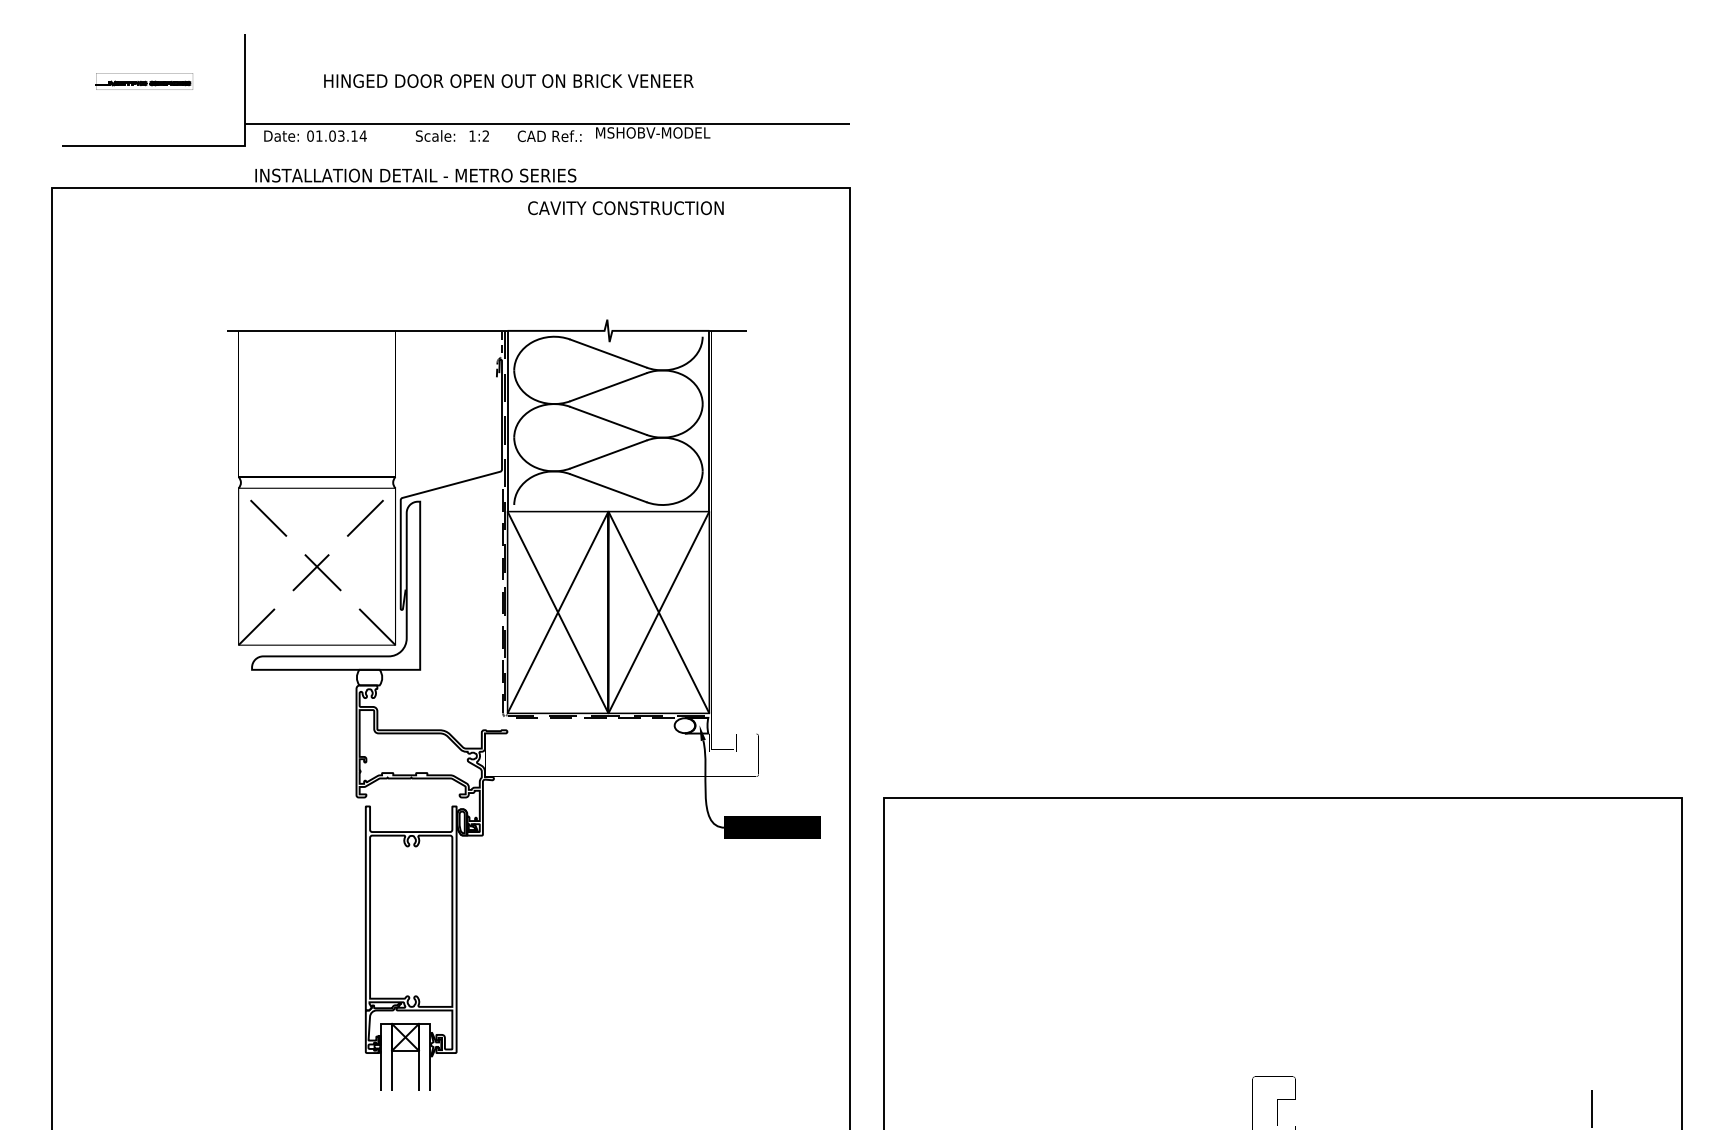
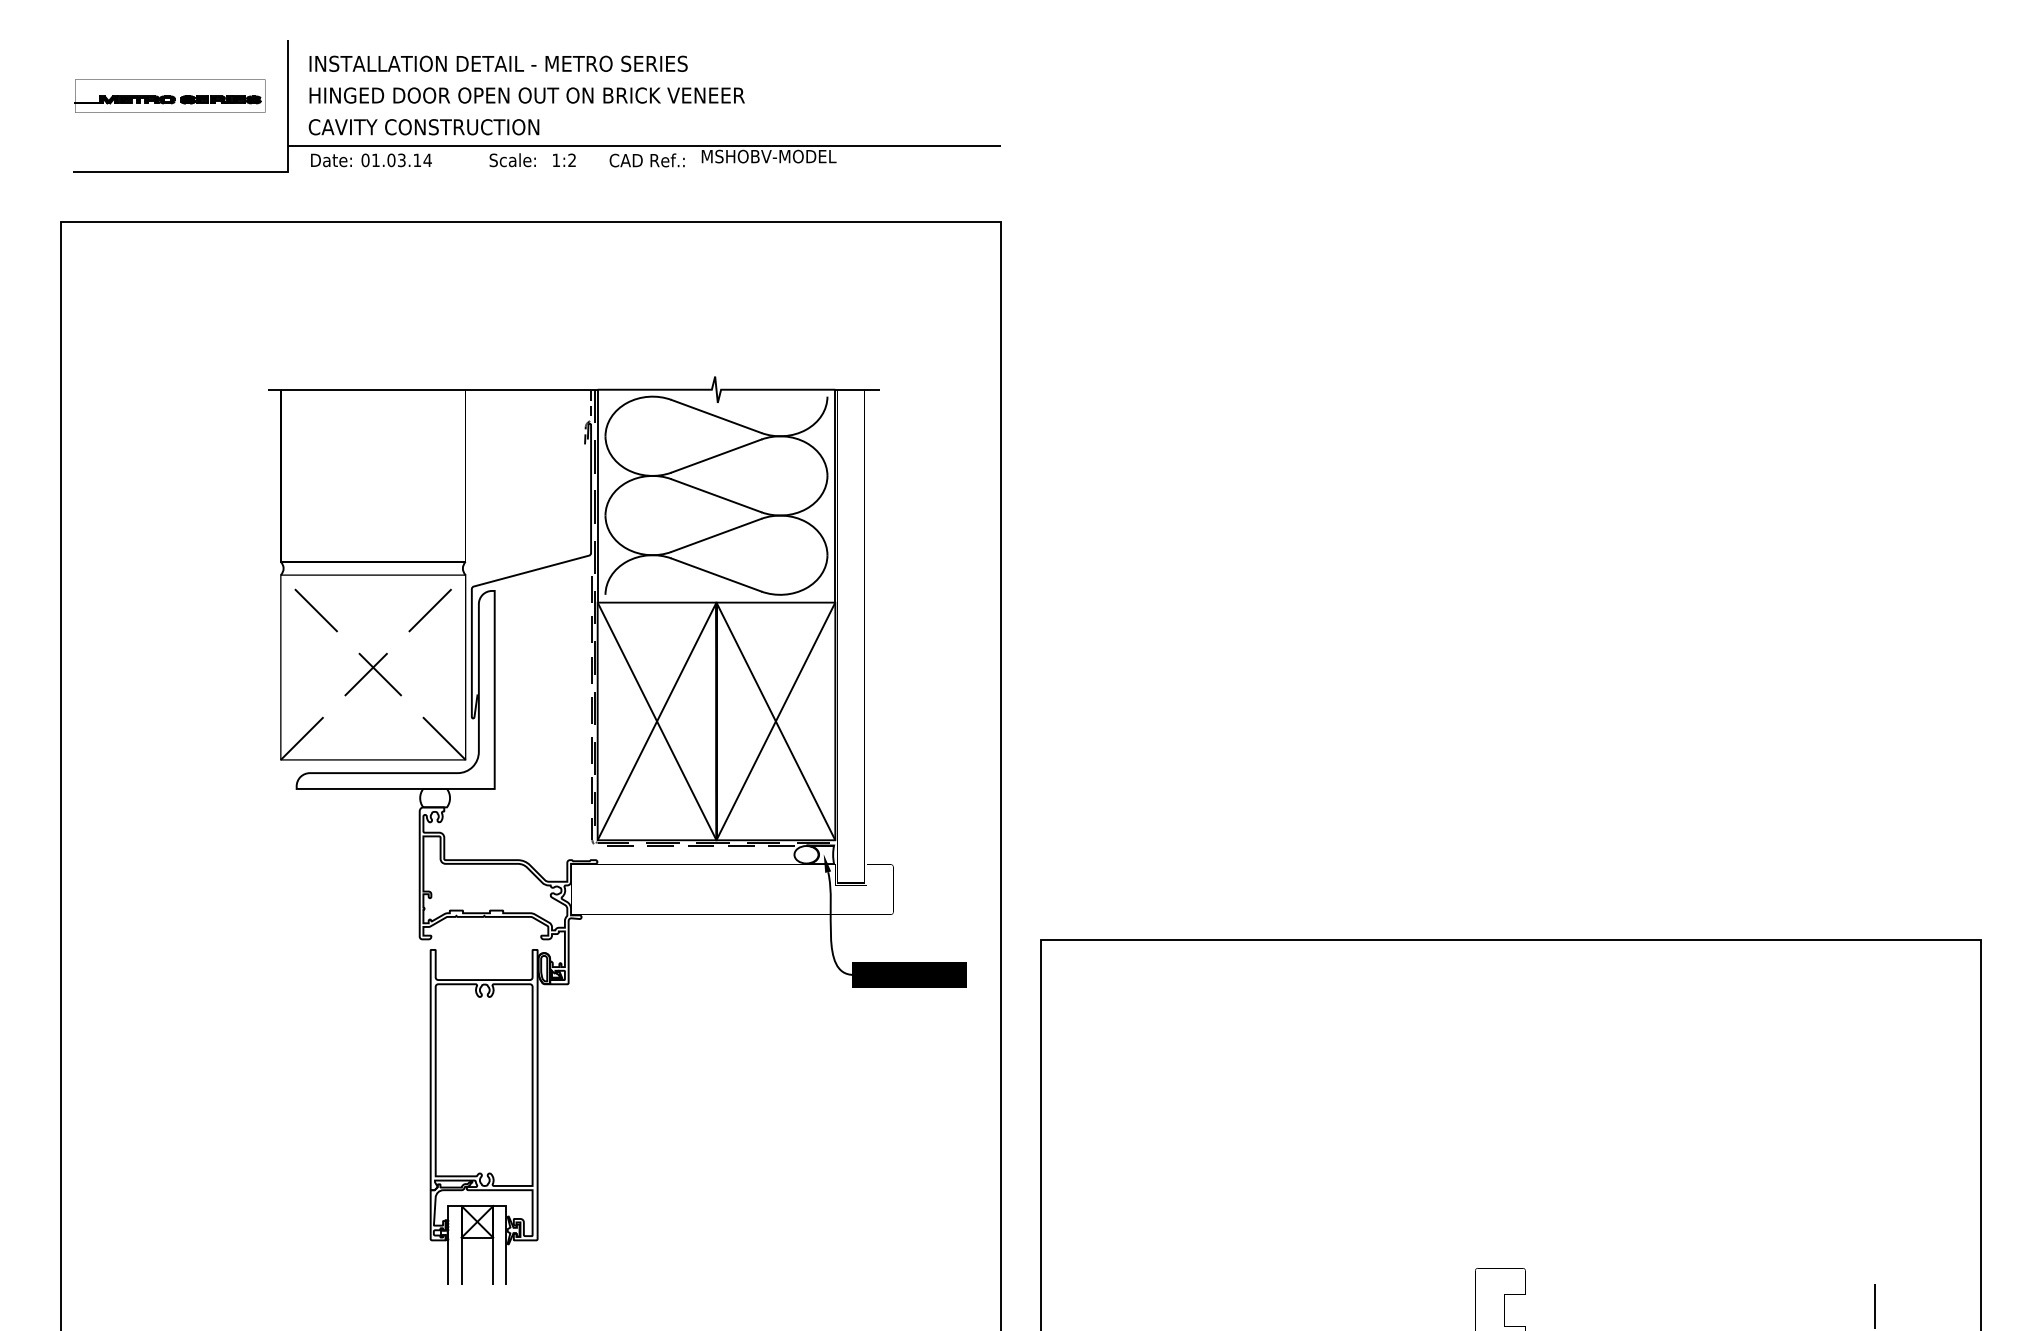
part: (144, 81) -> (169, 95), size x1.67
text: (508, 81) -> (526, 95), moved
text: (415, 175) -> (498, 63), moved
text: (625, 208) -> (423, 127), moved

